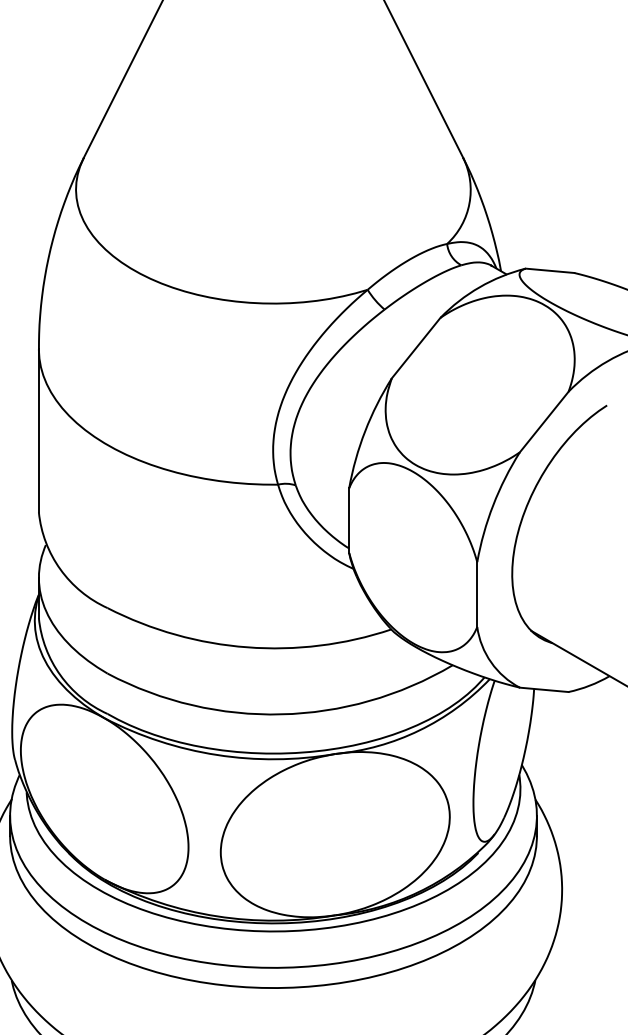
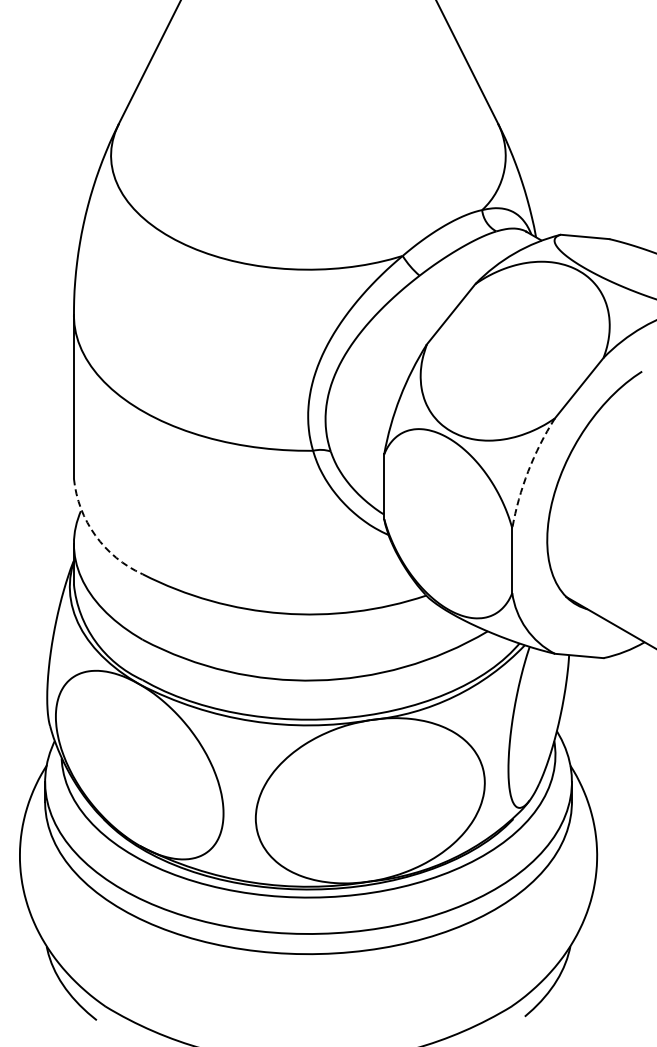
arc: (493, 505) -> (528, 471), solid -> dashed
arc: (60, 569) -> (95, 535), solid -> dashed

